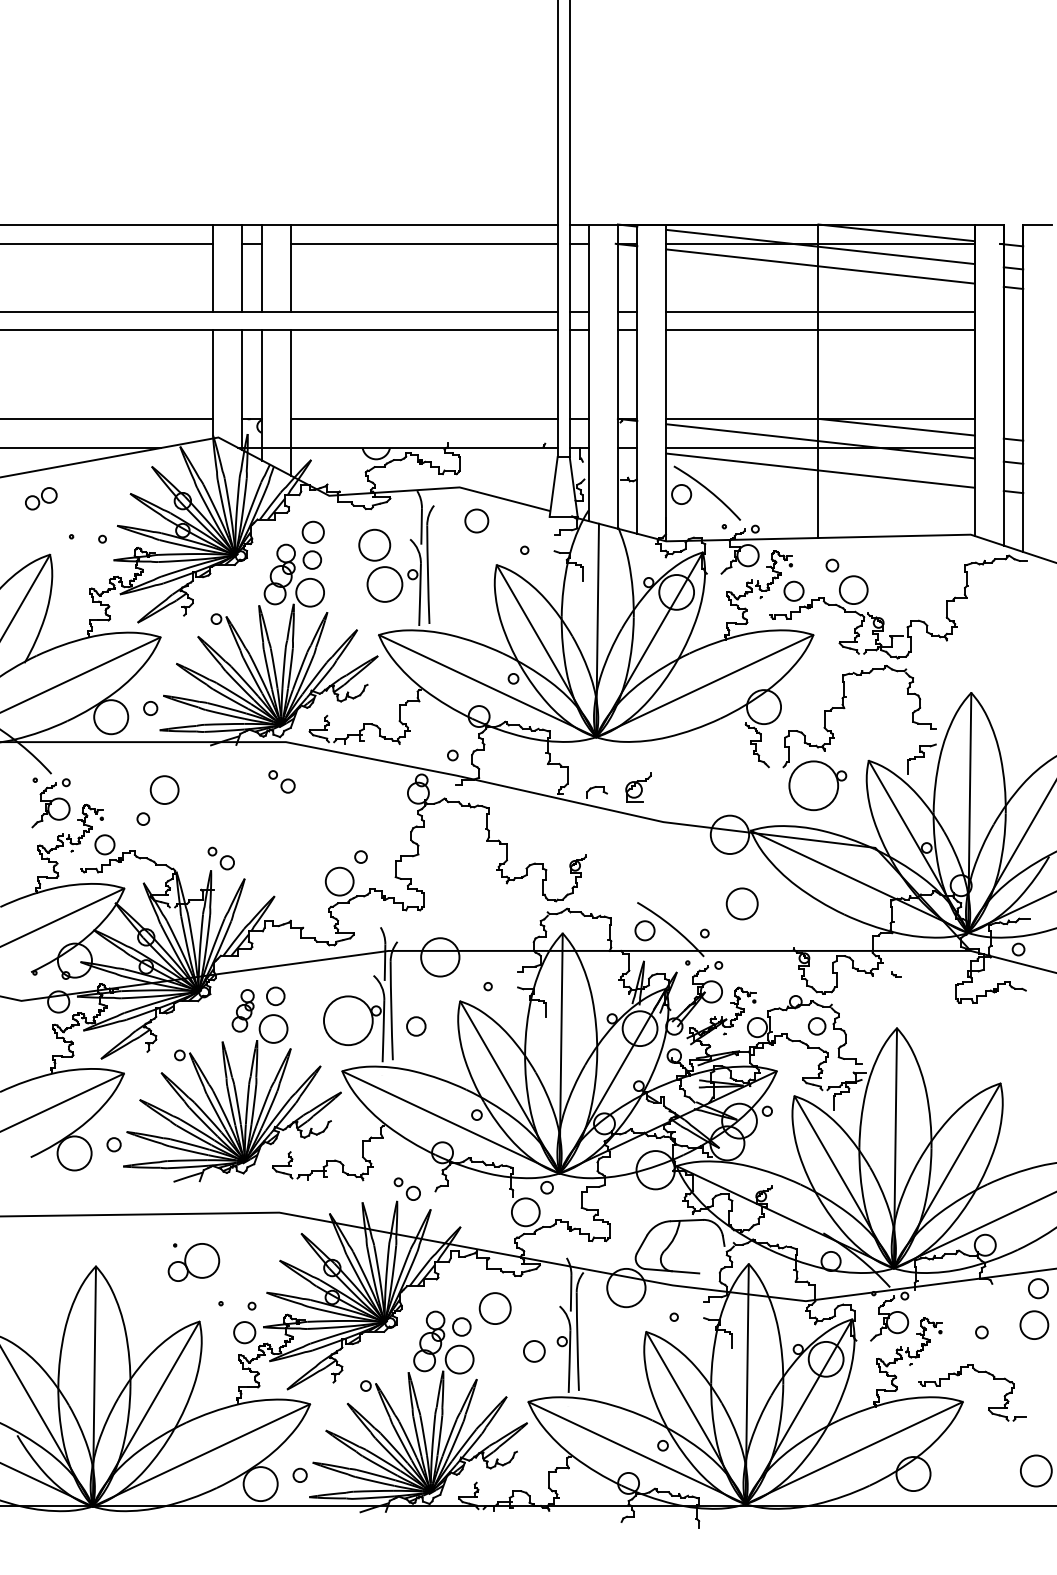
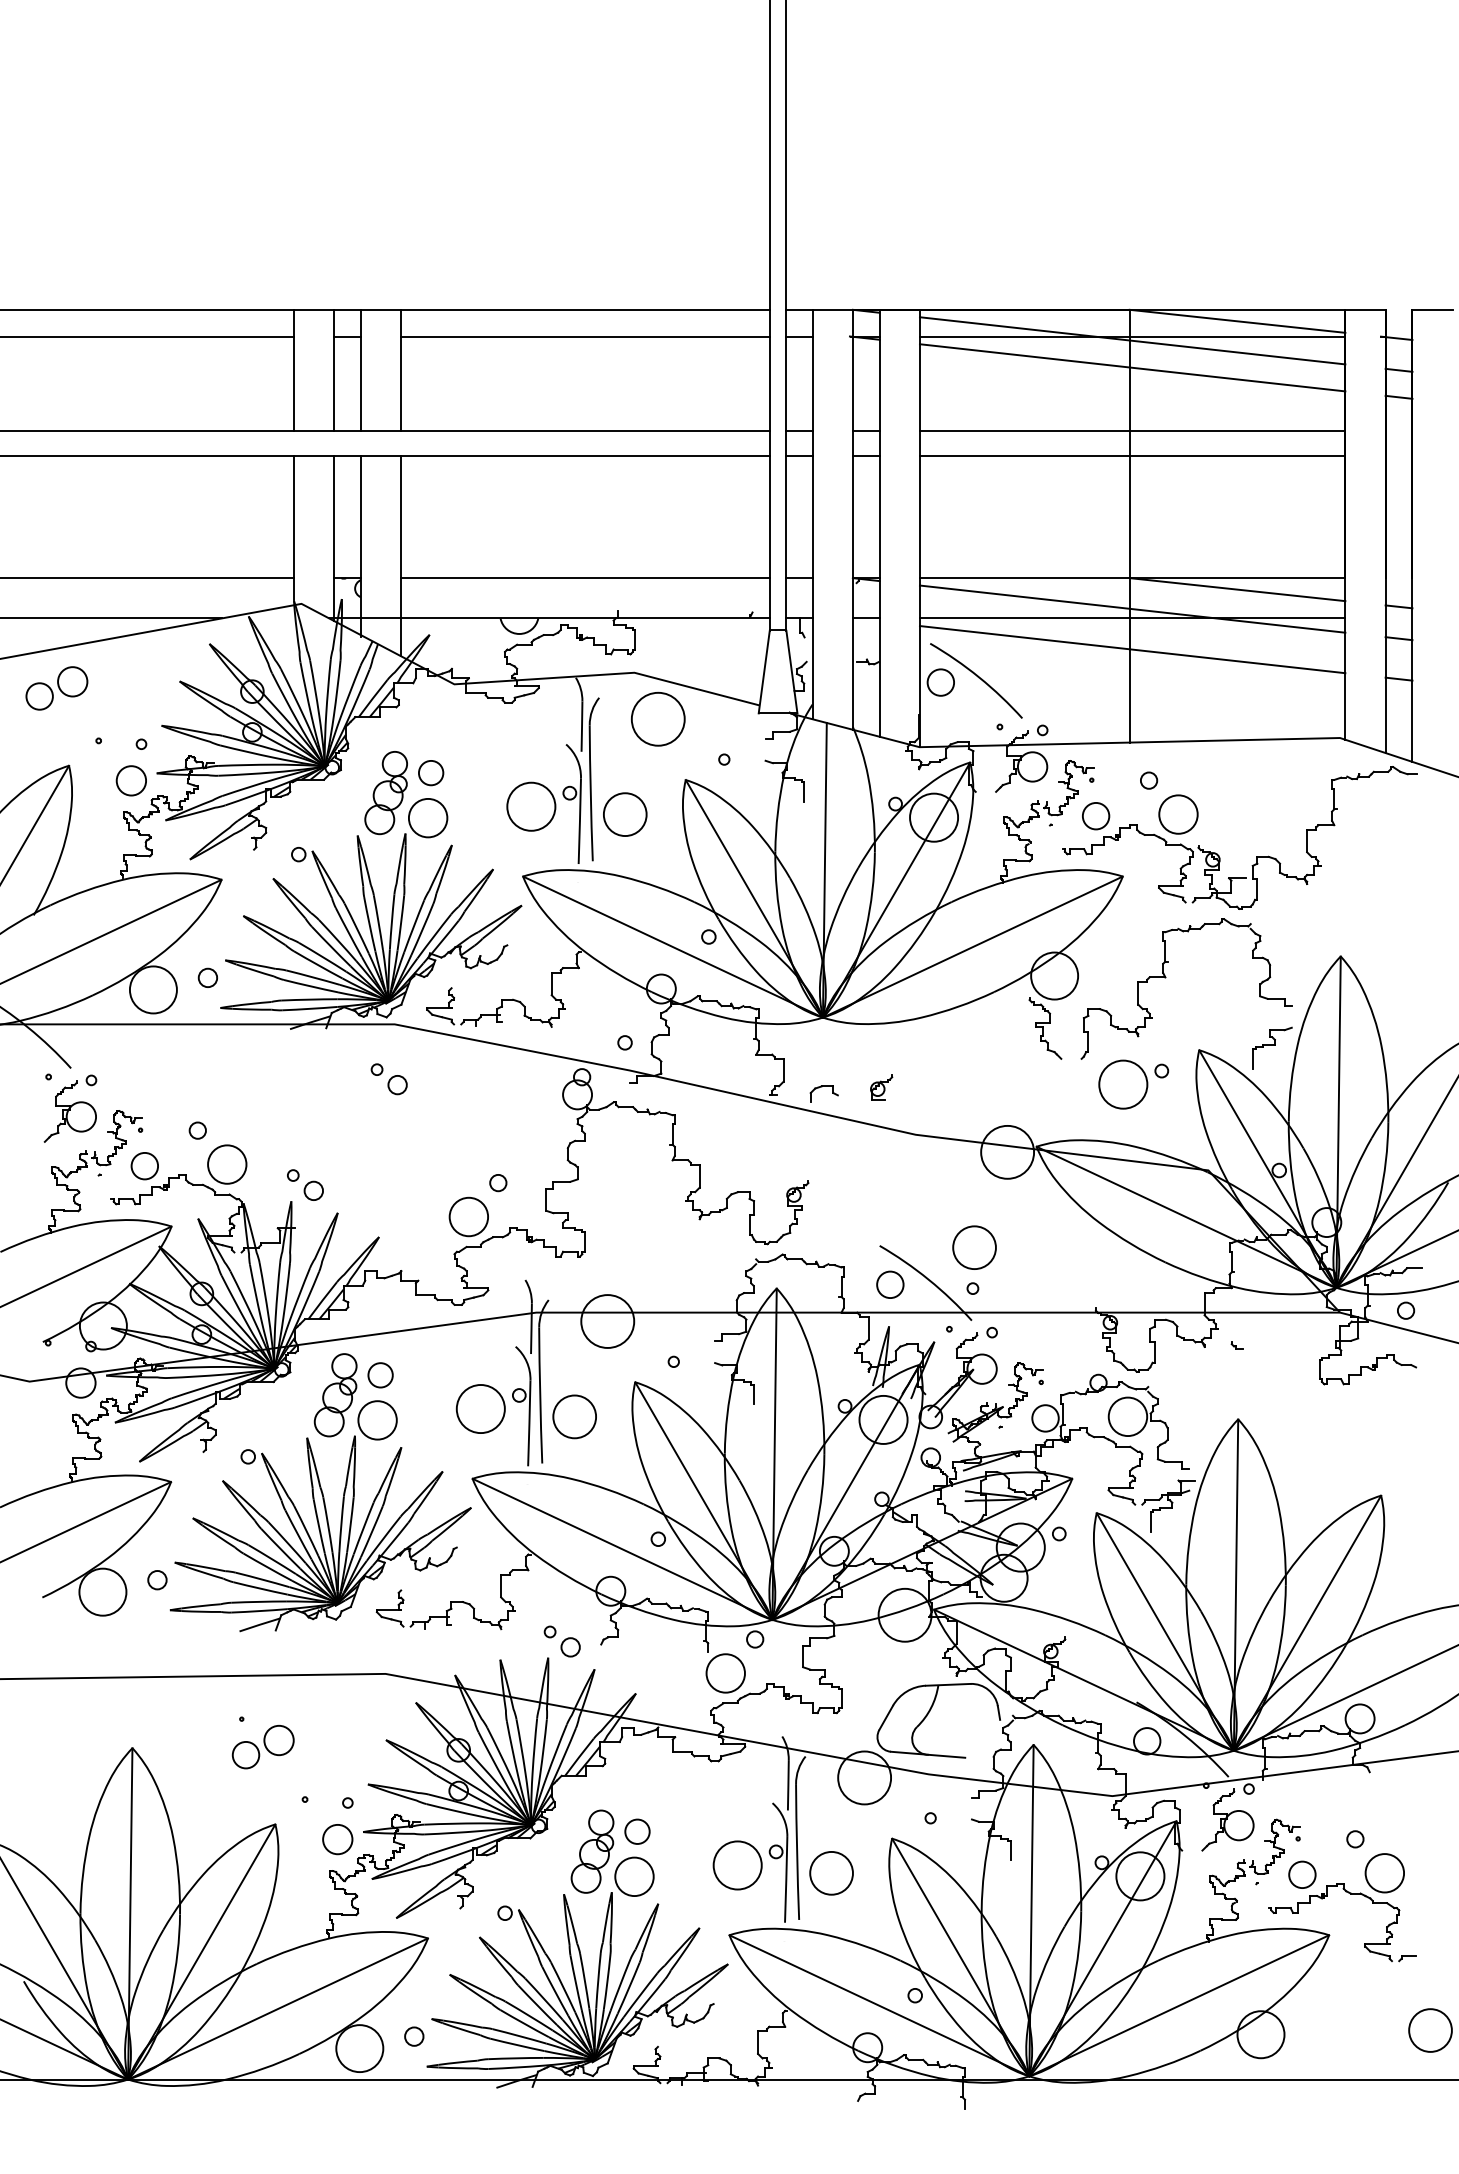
part: (40, 498) -> (56, 688), size x1.43
circle: (476, 520) -> (657, 718), size x1.67
circle: (312, 532) -> (130, 780), moved
circle: (374, 545) -> (625, 814), moved
circle: (813, 785) -> (1123, 1084), size x0.71
part: (638, 787) -> (881, 1087), size x0.62
circle: (164, 790) -> (227, 1164), moved
circle: (742, 903) -> (974, 1247), moved
part: (243, 1010) -> (335, 1395), size x1.43
circle: (348, 1021) -> (480, 1409), size x0.71
circle: (416, 1026) -> (574, 1416), size x1.67
circle: (816, 1026) -> (1127, 1416), size x1.67
circle: (201, 1260) -> (278, 1740), size x0.62
circle: (1038, 1288) -> (1302, 1874), moved
circle: (495, 1308) -> (831, 1873), moved
circle: (1034, 1325) -> (1384, 1873), moved
circle: (534, 1351) -> (737, 1865), size x1.67

